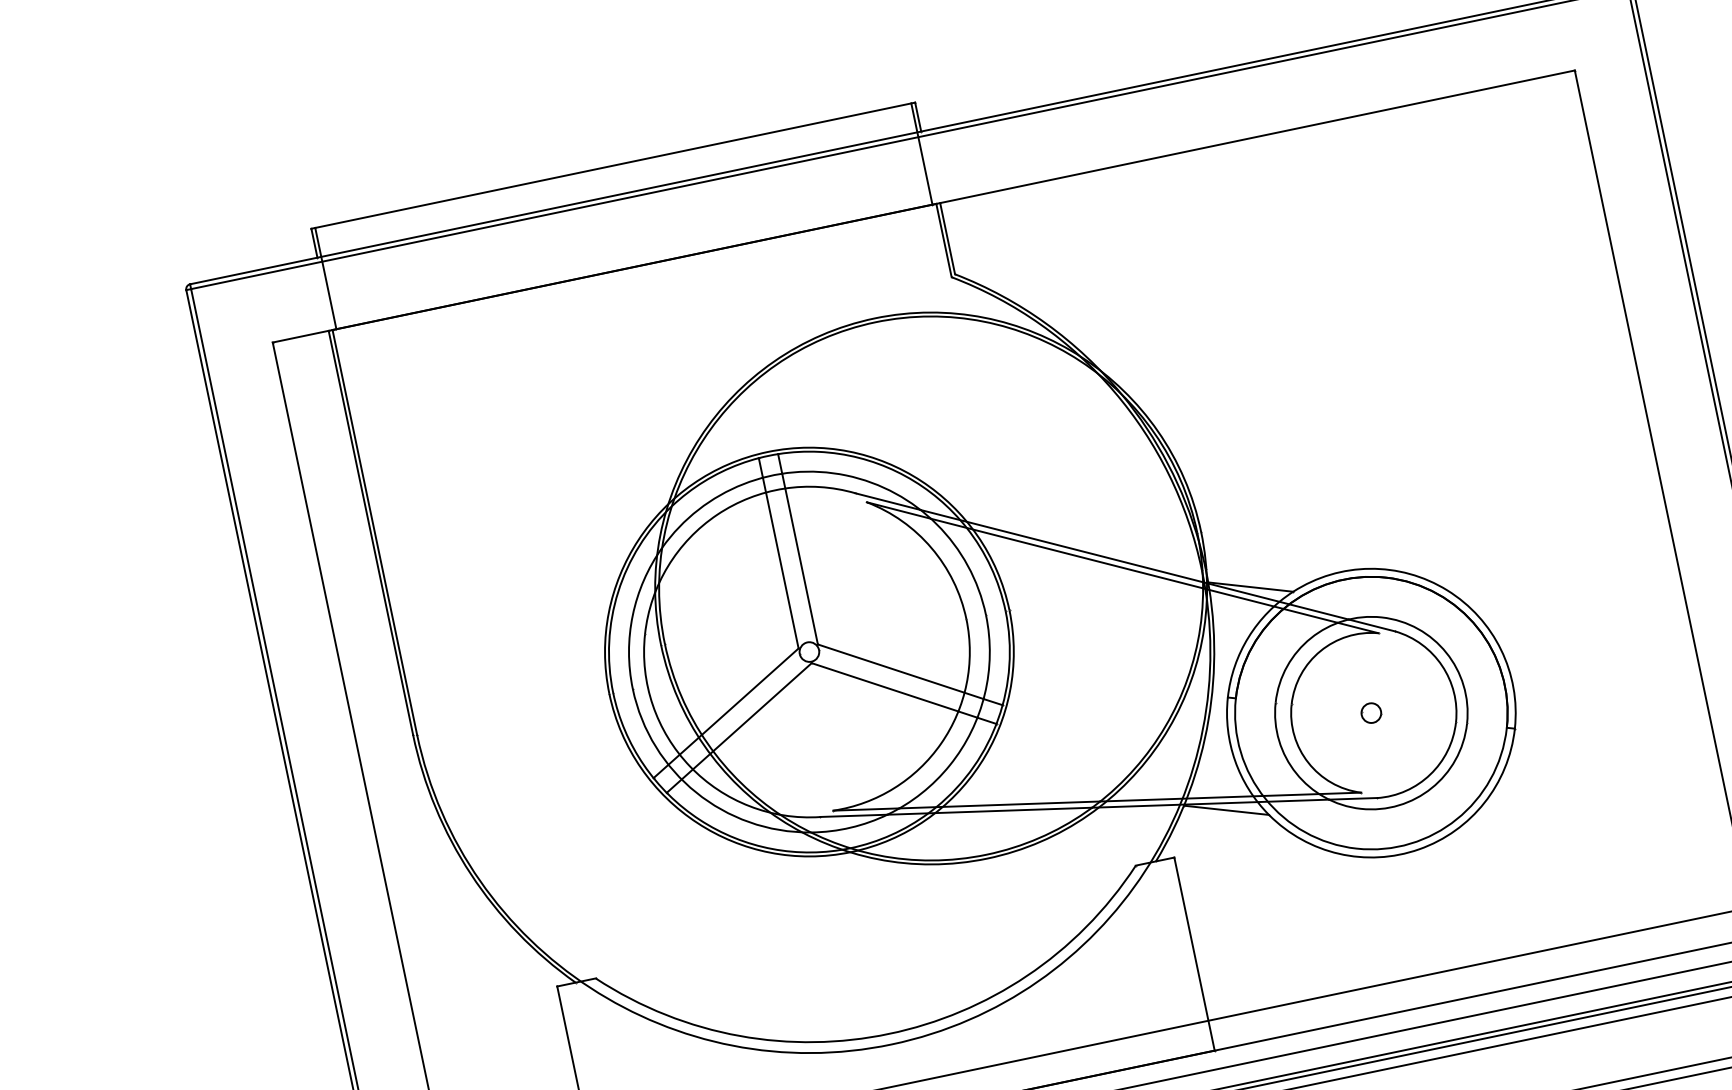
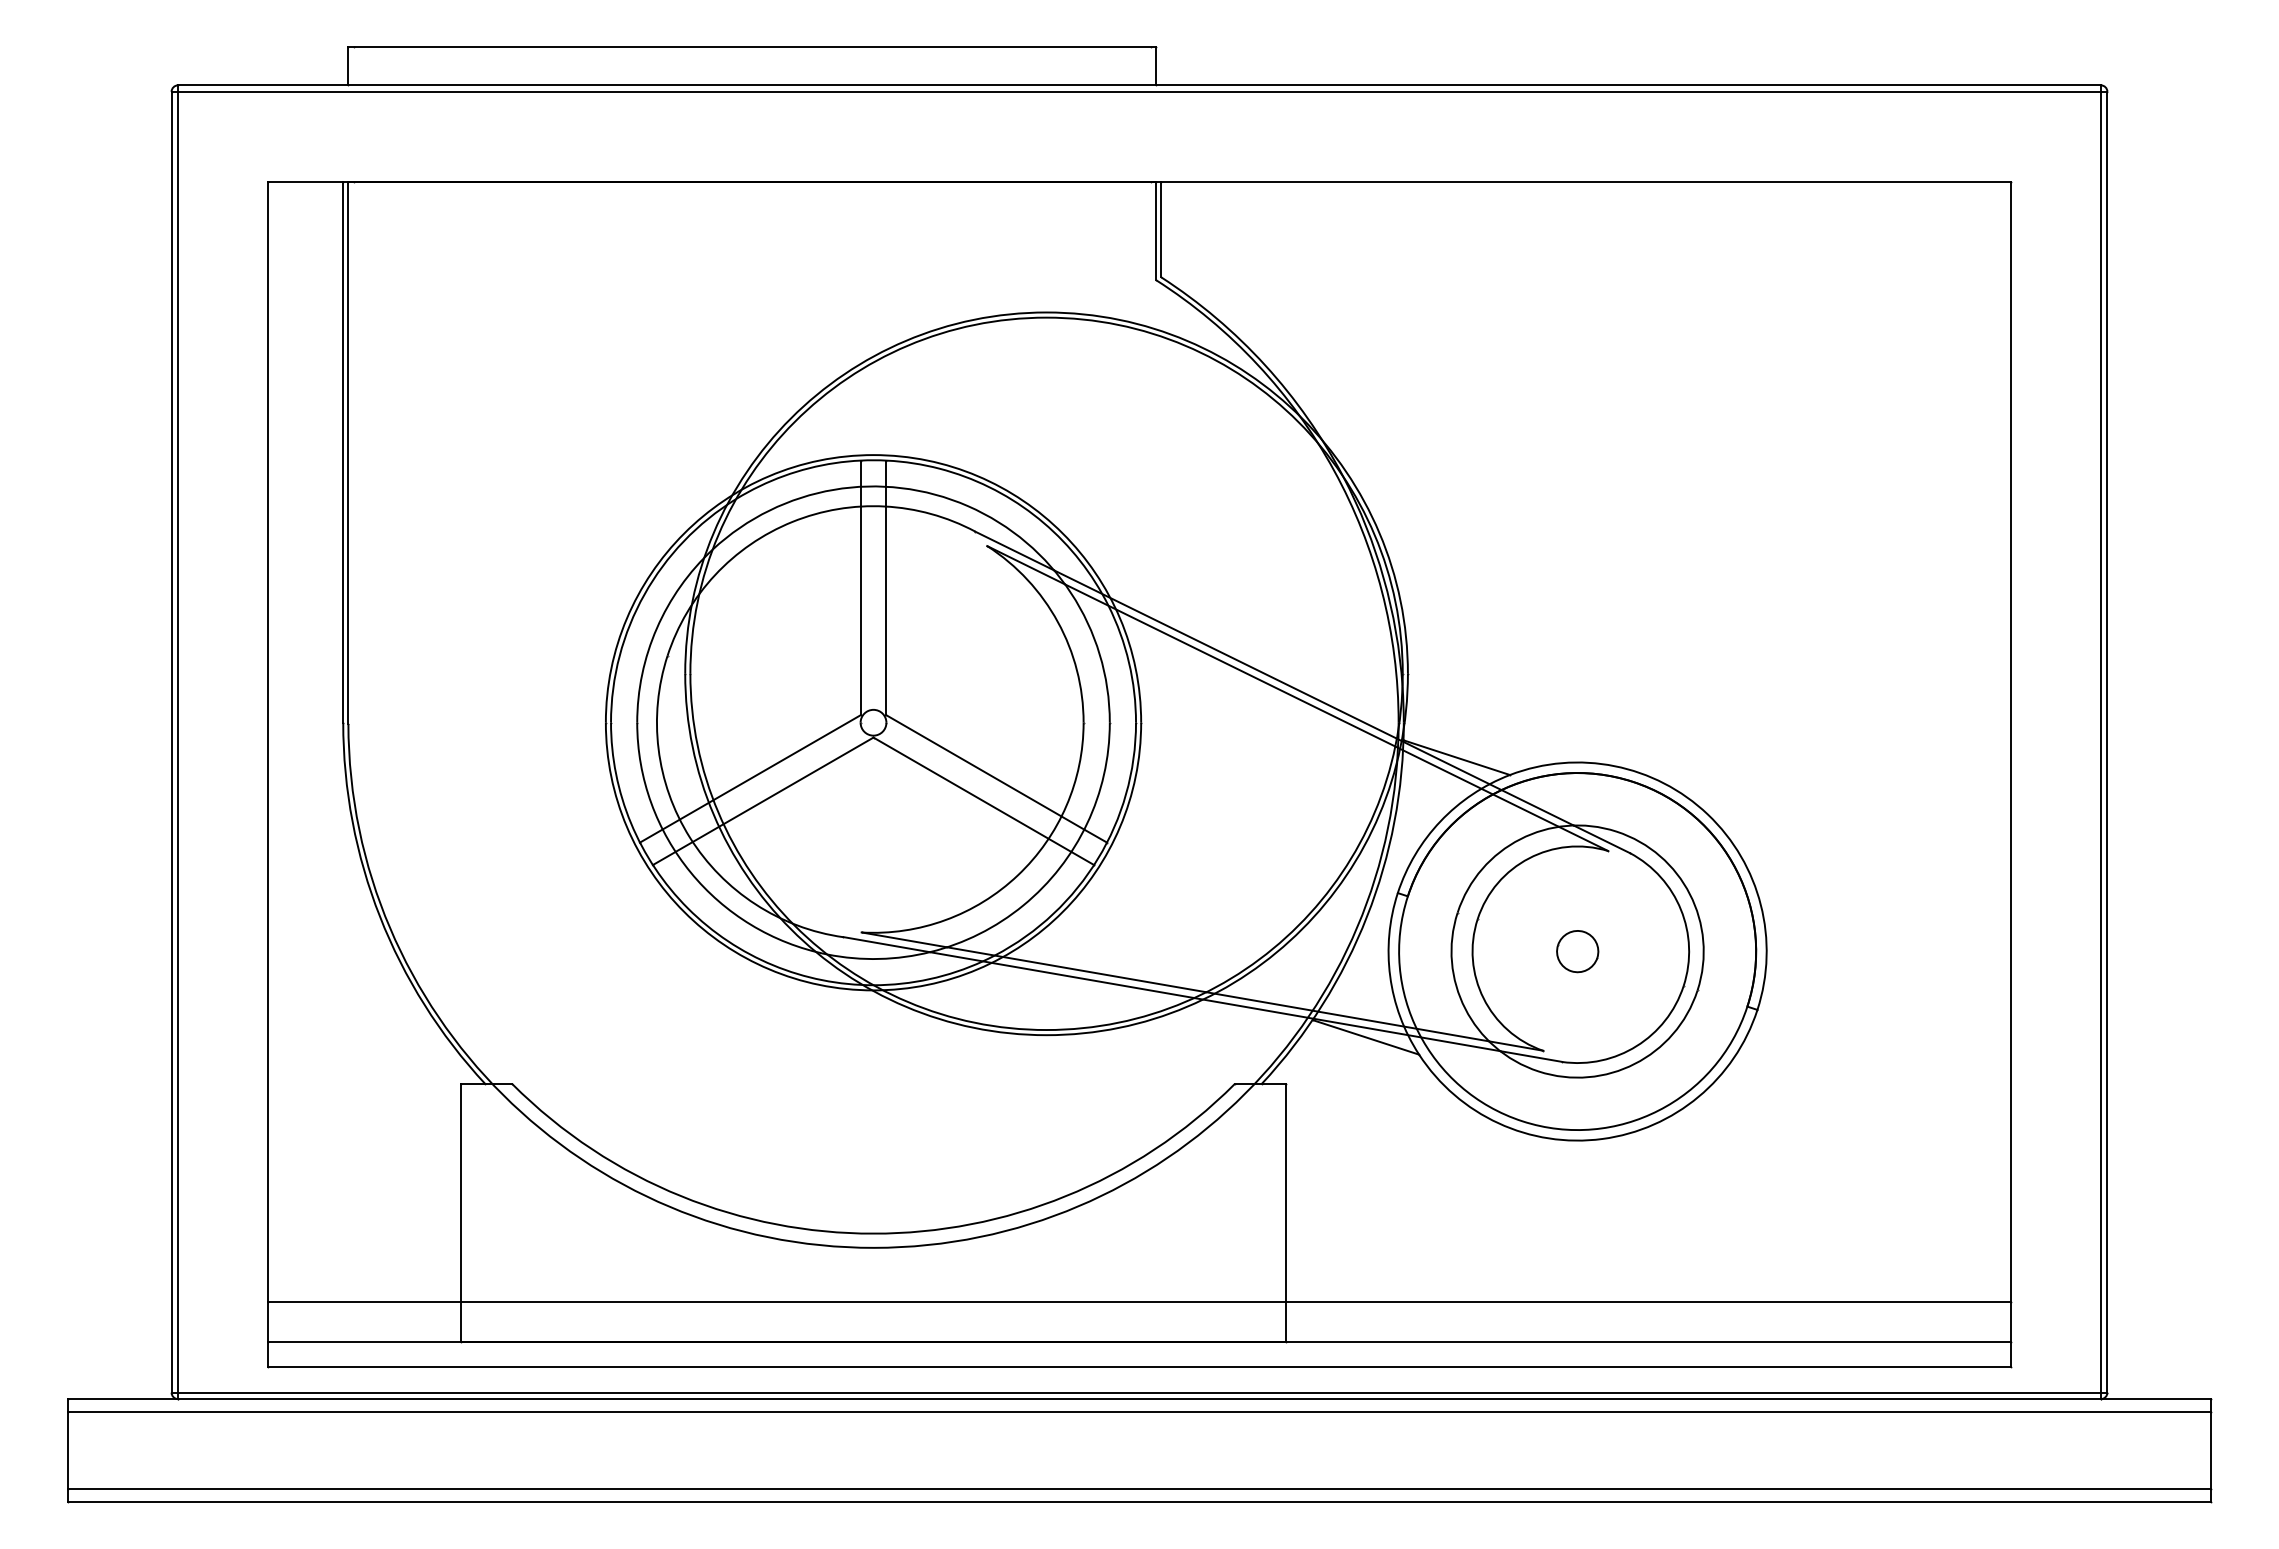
line: (922, 154) -> (1151, 114), removed
line: (325, 278) -> (353, 114), removed
part: (1371, 713) -> (1577, 951), size x1.6

